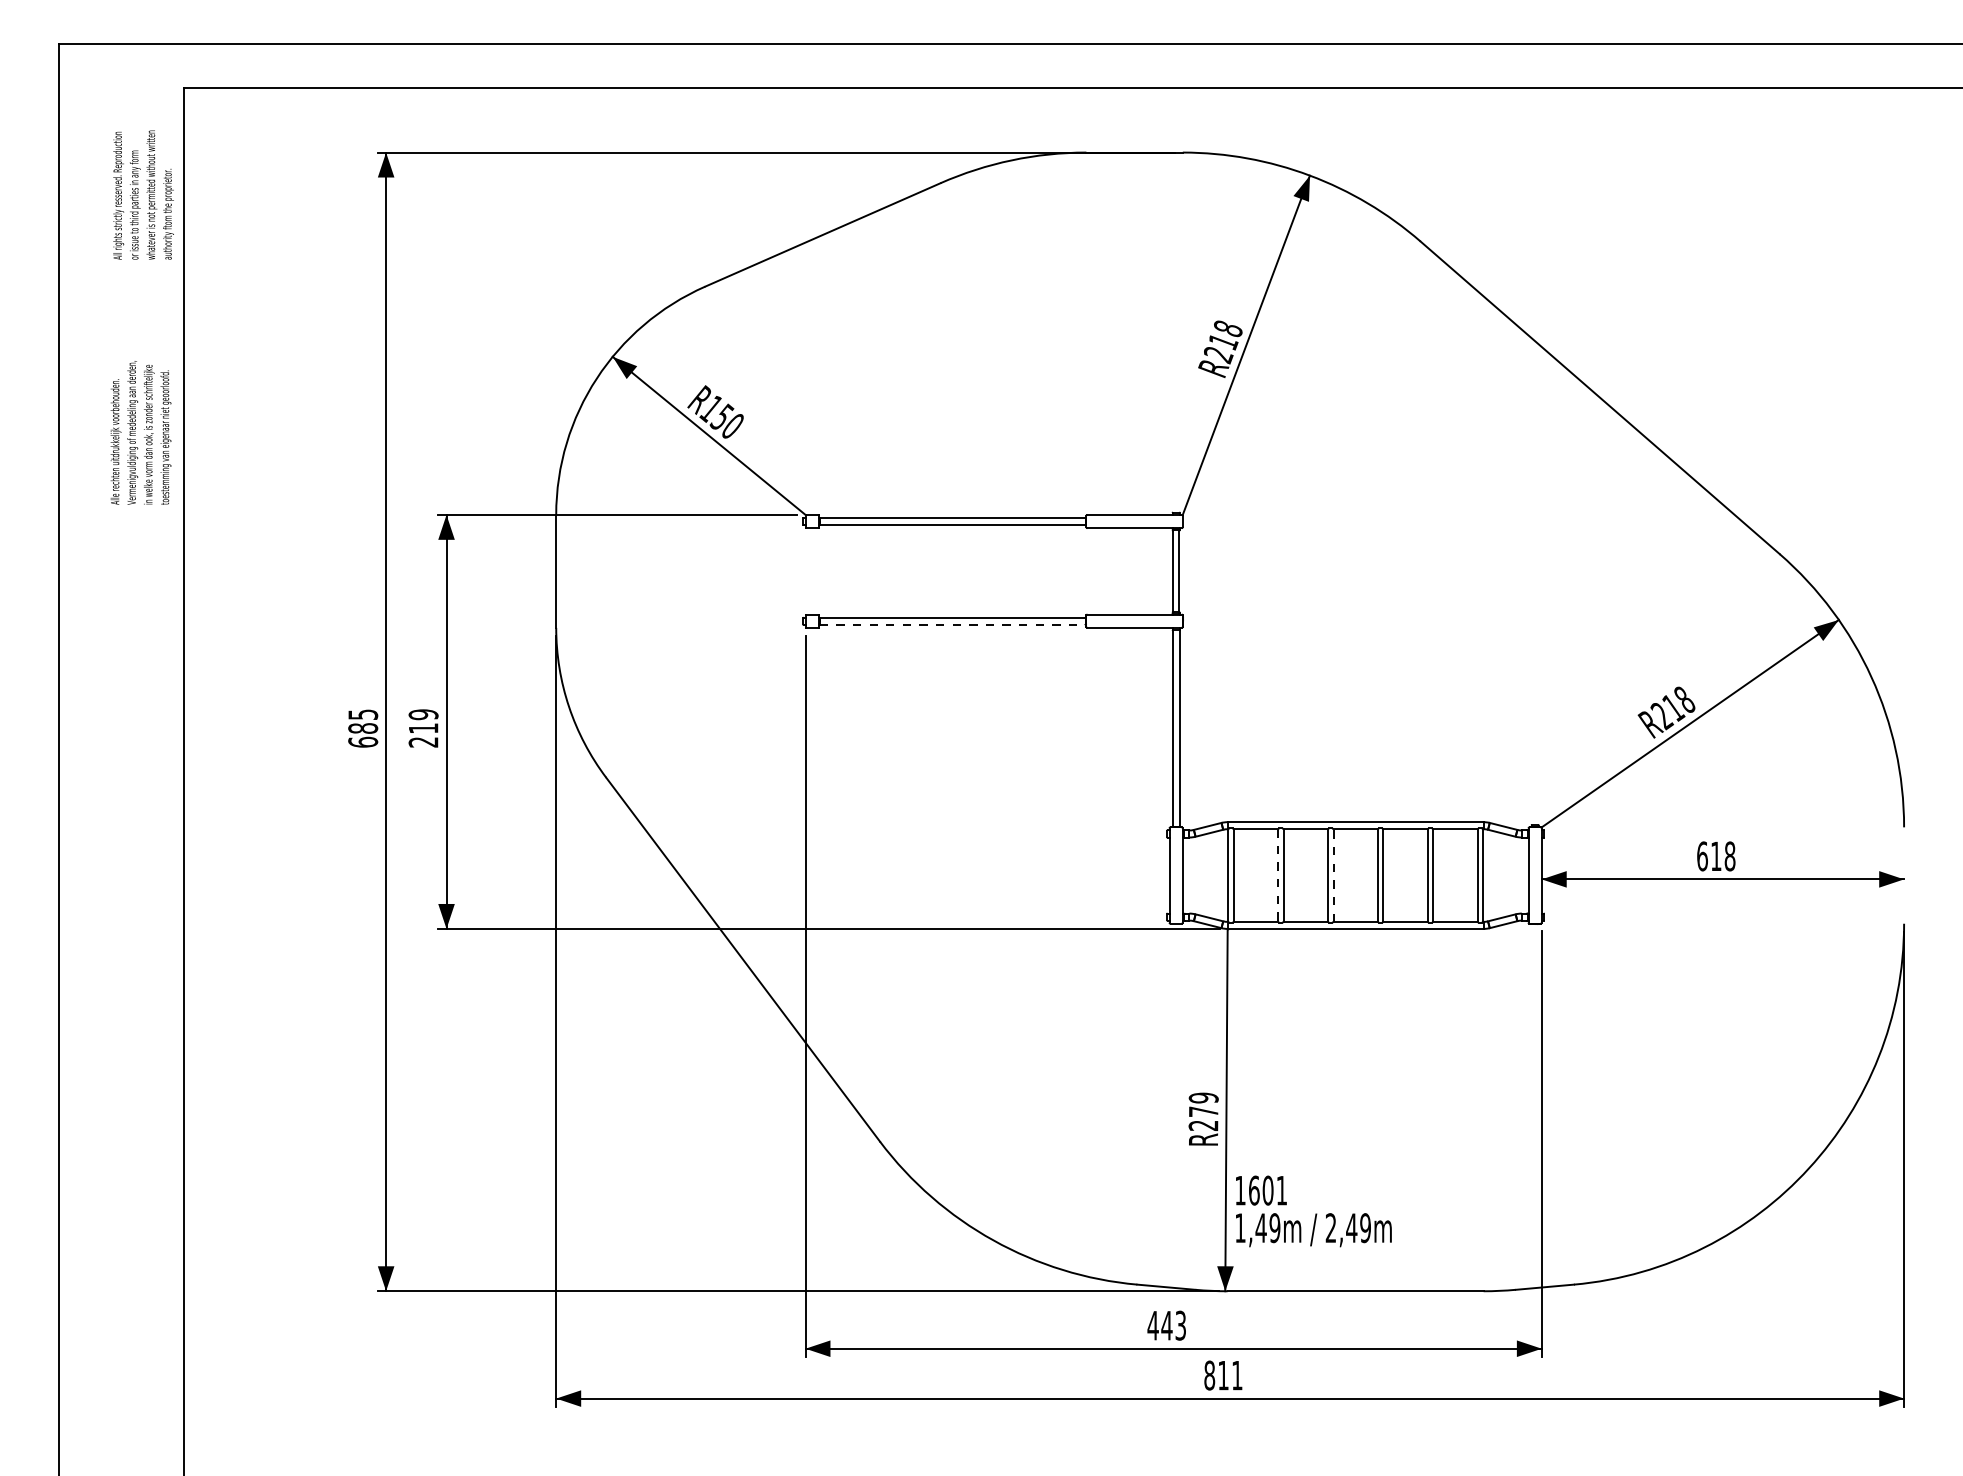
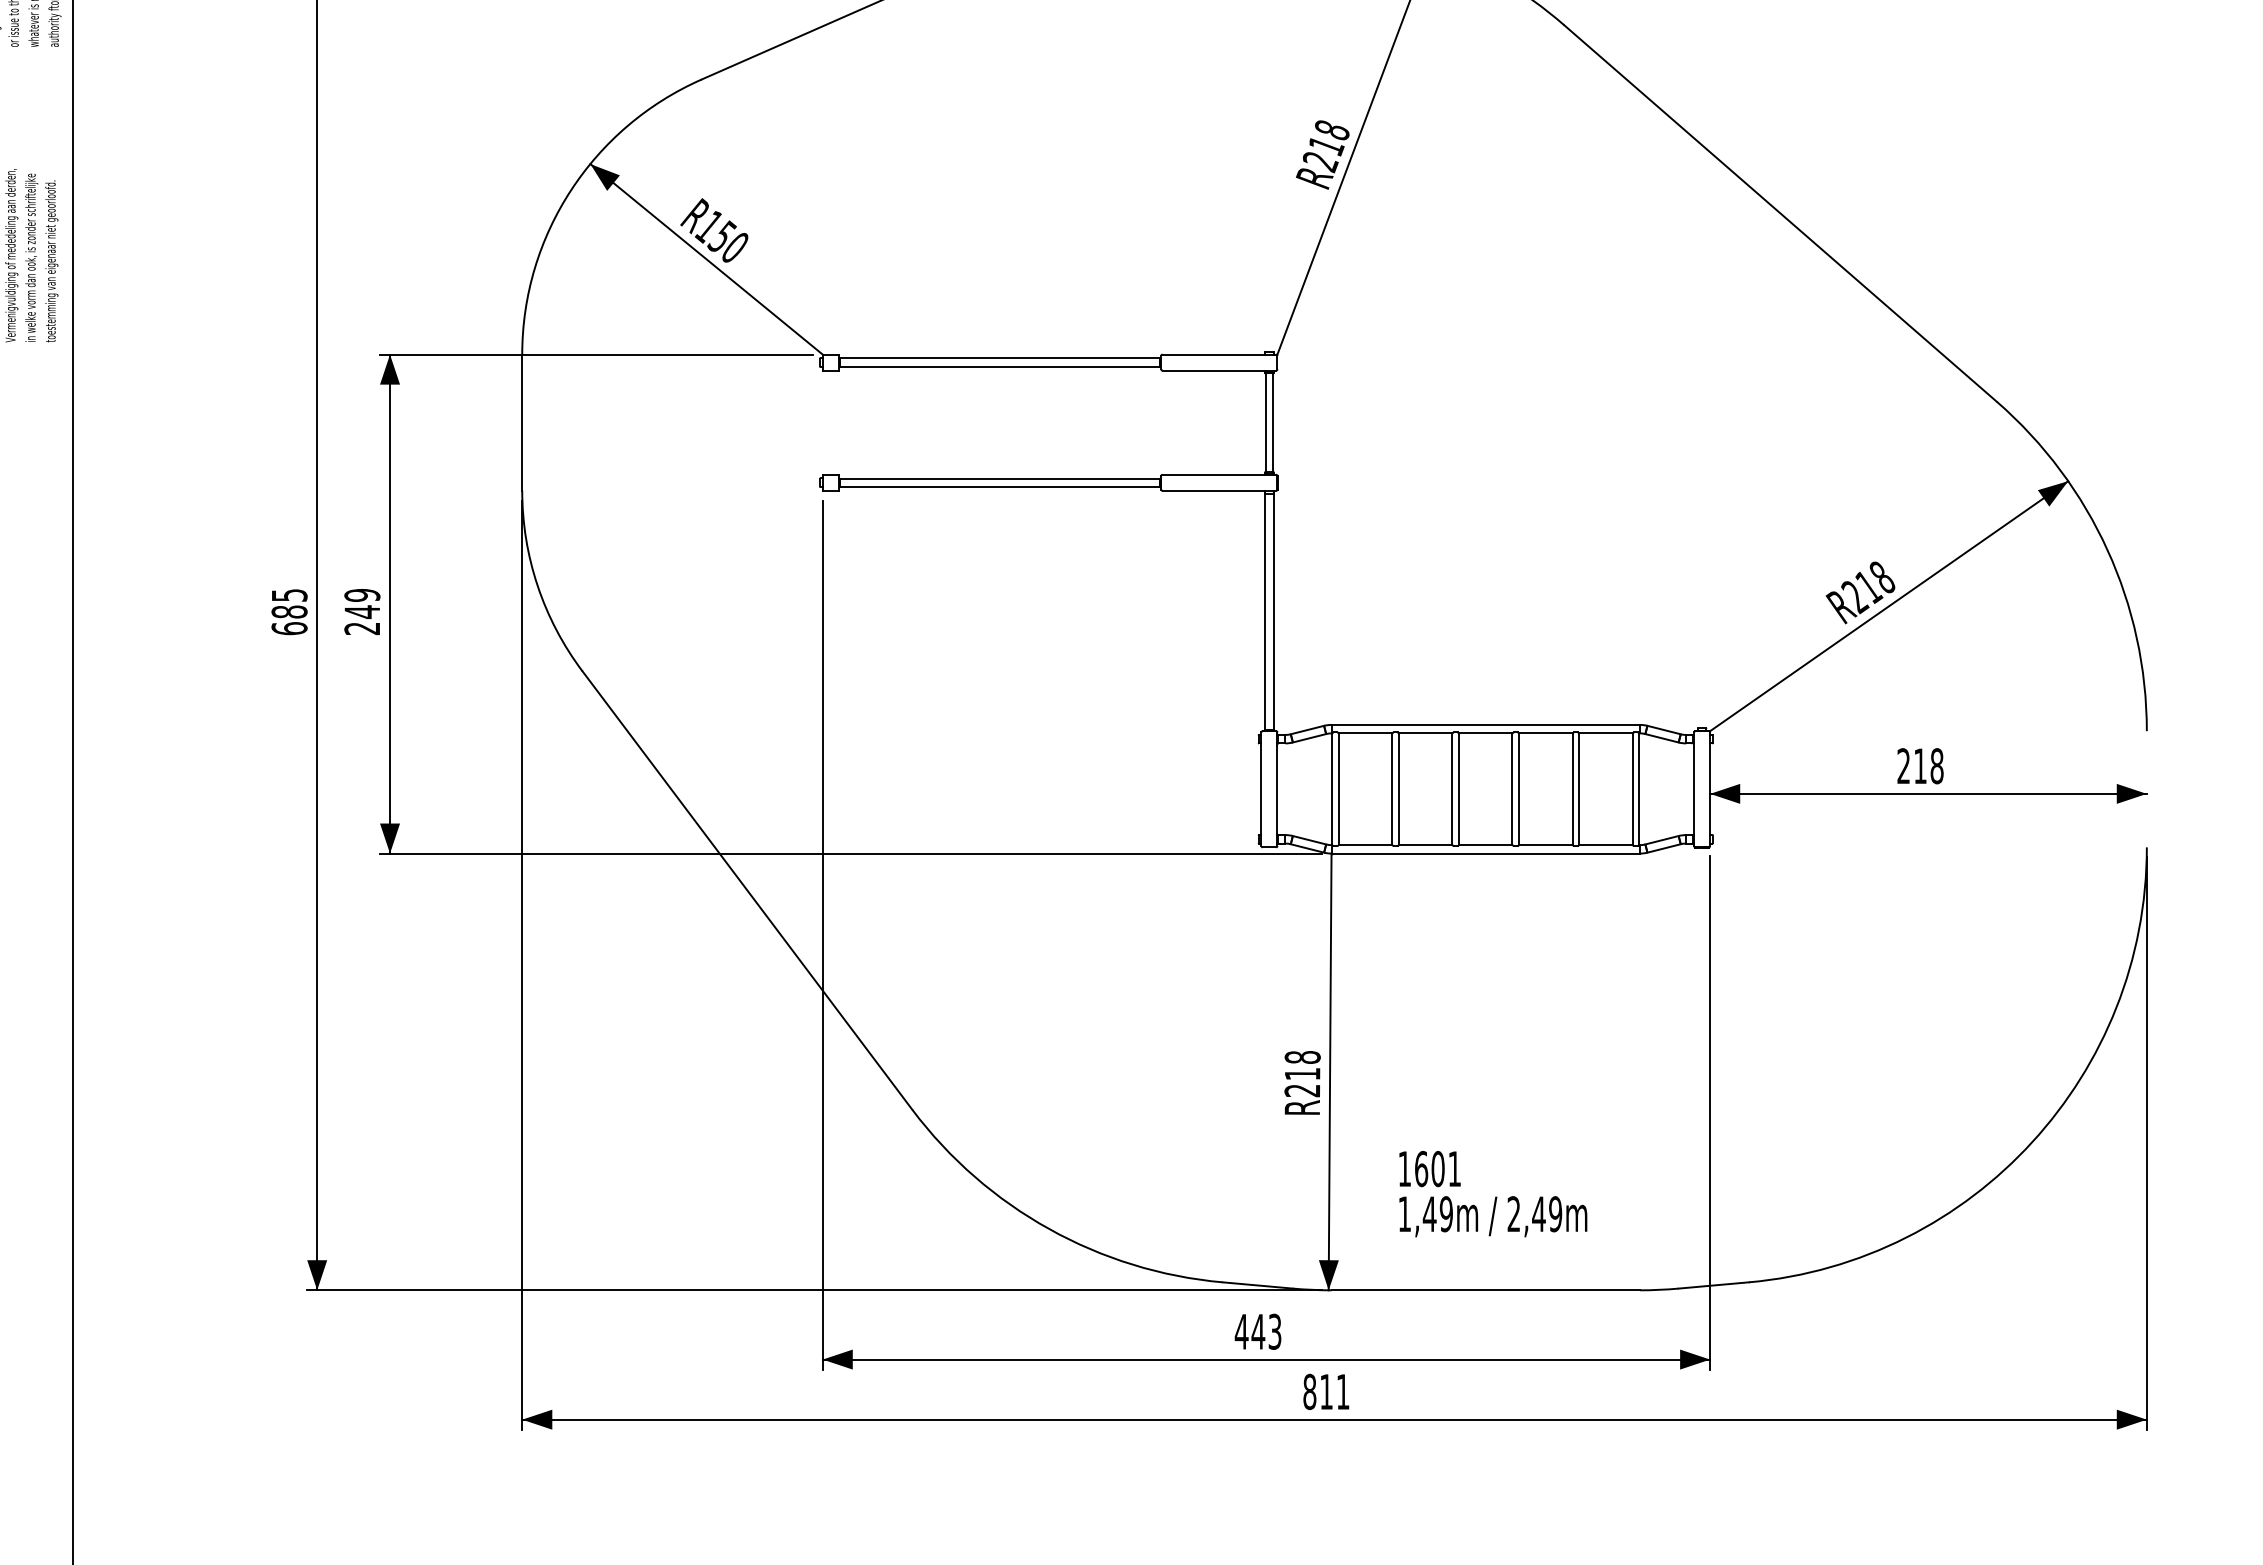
line: (952, 624) -> (999, 486), dashed -> solid
text: (423, 728) -> (362, 612), 219 -> 249
text: (1702, 856) -> (1903, 766), 618 -> 218
line: (1333, 875) -> (1459, 789), dashed -> solid
line: (1278, 876) -> (1392, 790), dashed -> solid
text: (1203, 1104) -> (1302, 1065), R279 -> R218
text: (1313, 1211) -> (1492, 1194), moved

